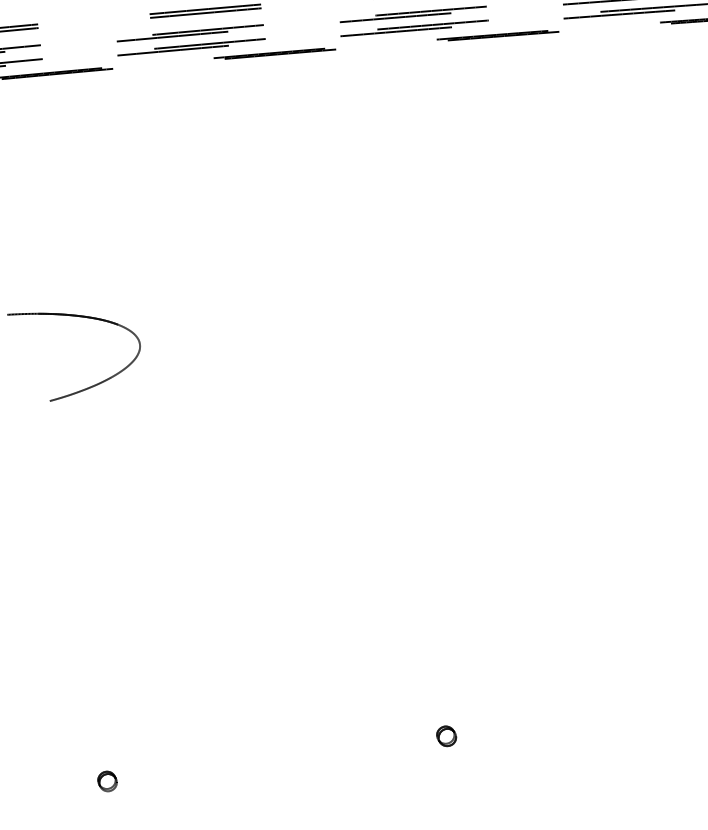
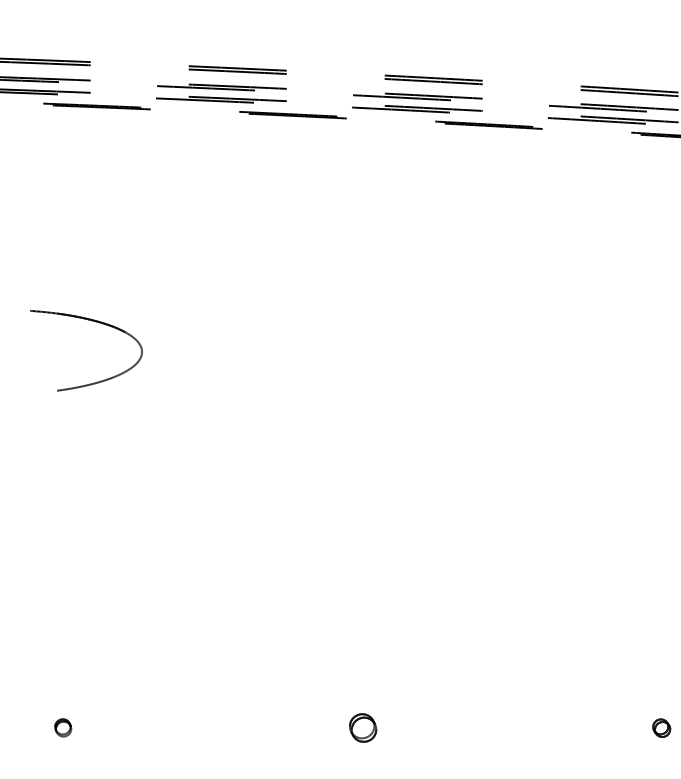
part: (445, 735) -> (362, 727), size x1.6

